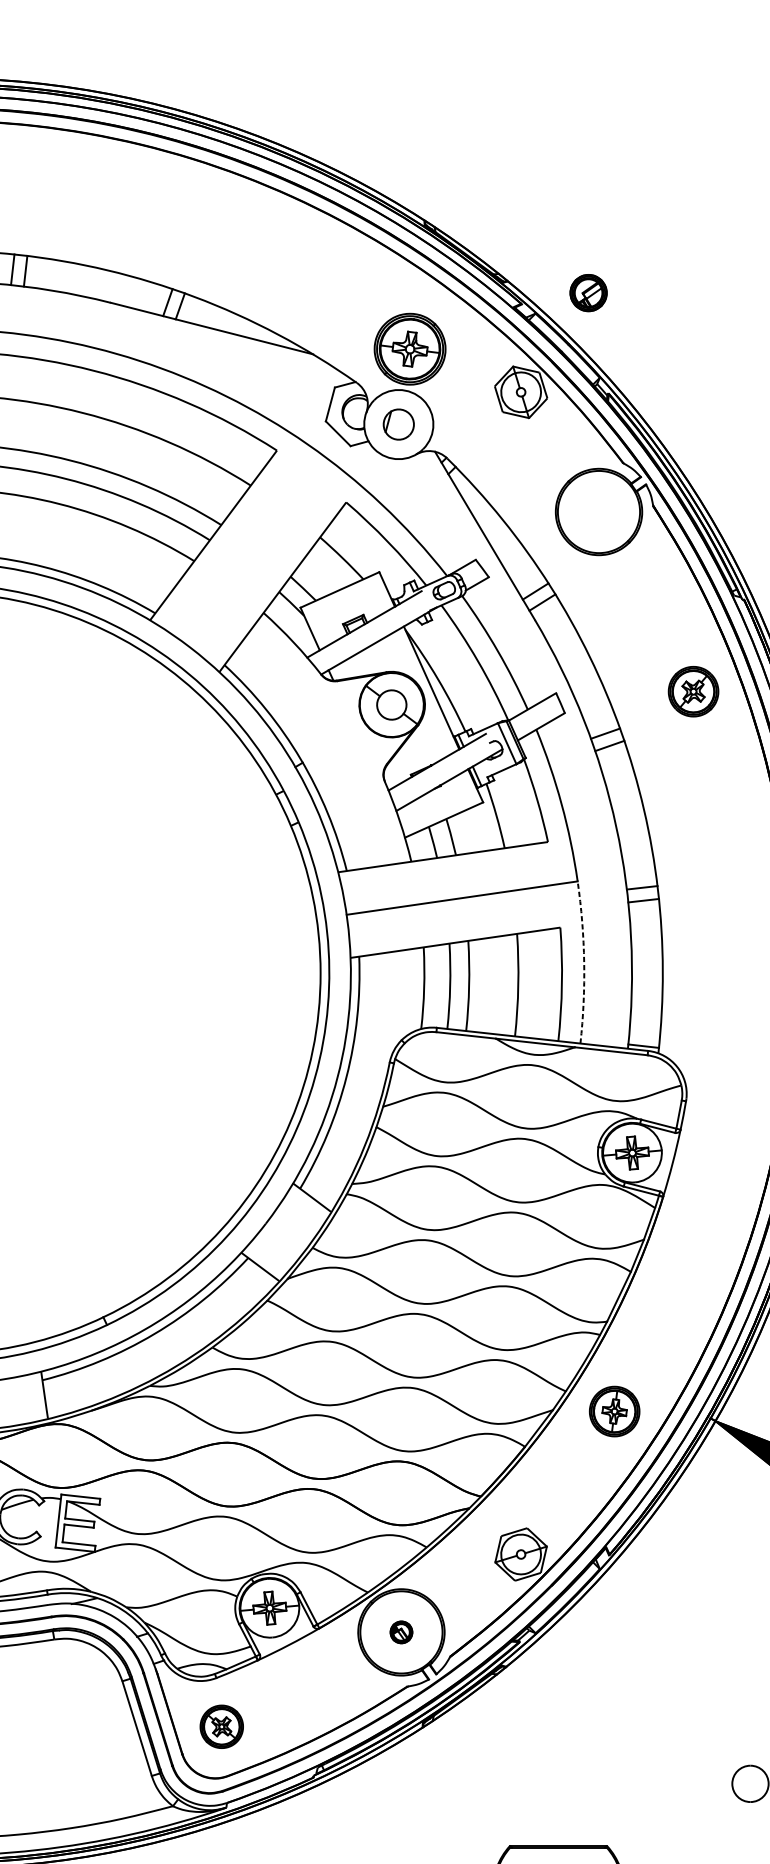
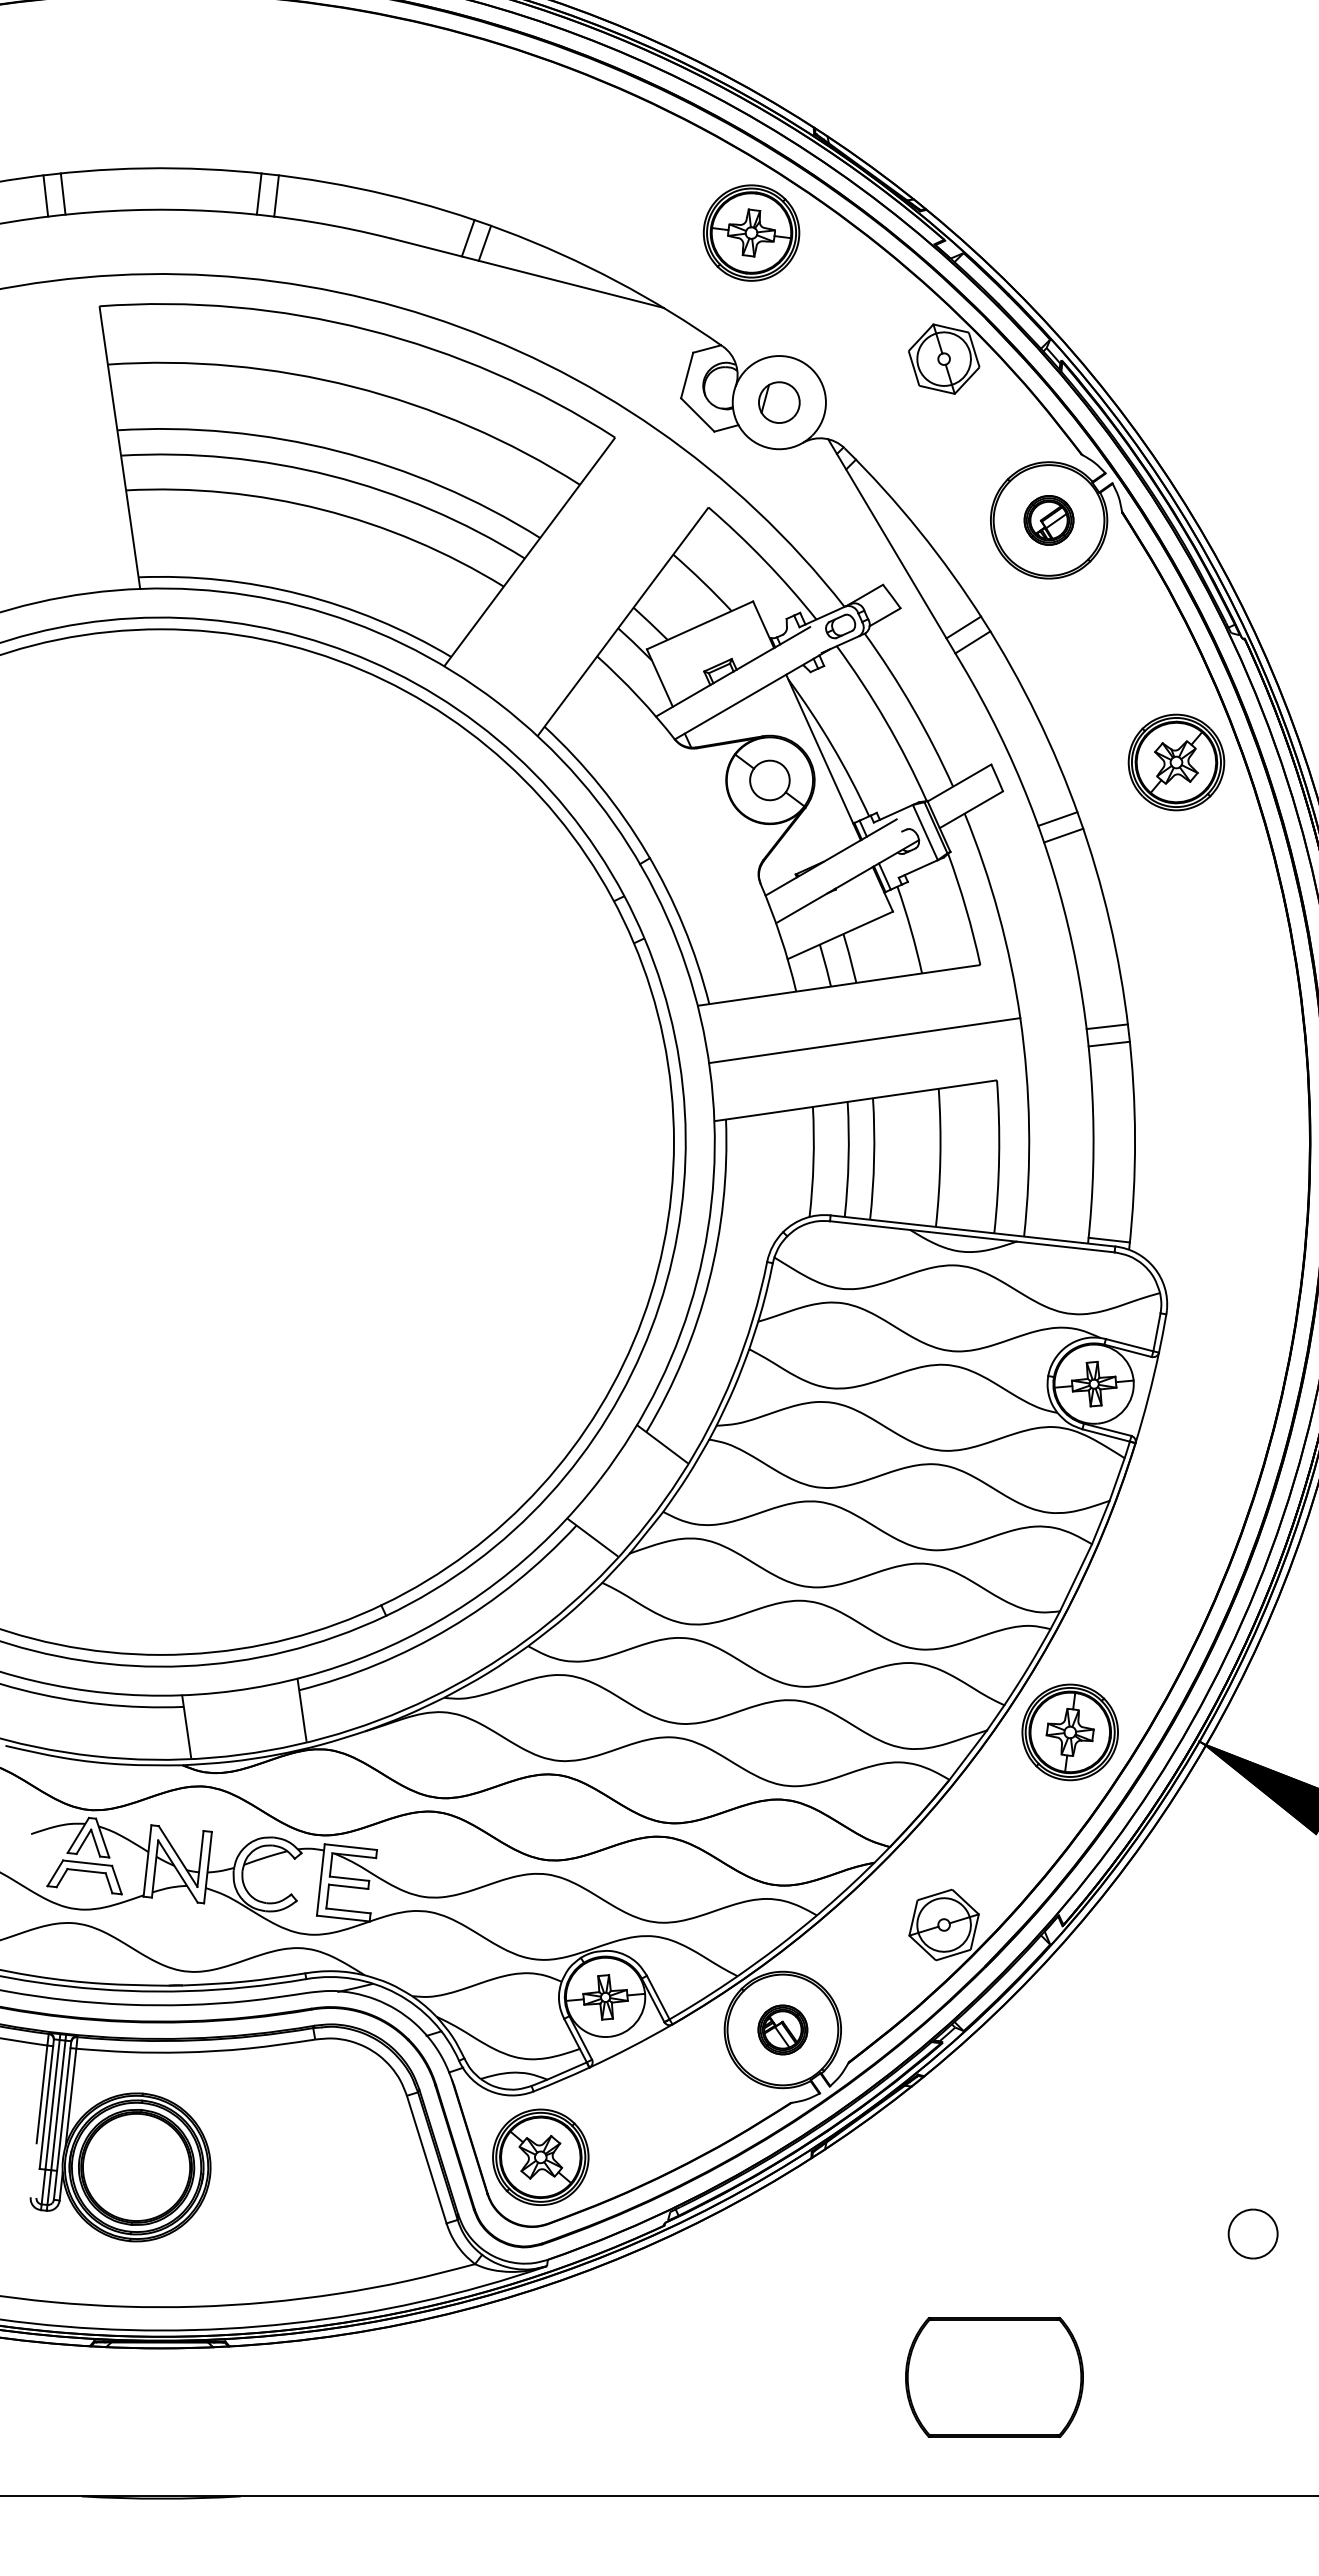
part: (588, 293) -> (1048, 520), moved
part: (410, 348) -> (751, 232), moved
part: (693, 691) -> (1176, 762), size x1.43
arc: (584, 962) -> (1029, 1127), dashed -> solid
part: (614, 1411) -> (1069, 1732), size x1.43
part: (401, 1632) -> (782, 2029), size x1.67
part: (221, 1726) -> (540, 2156), size x1.67

